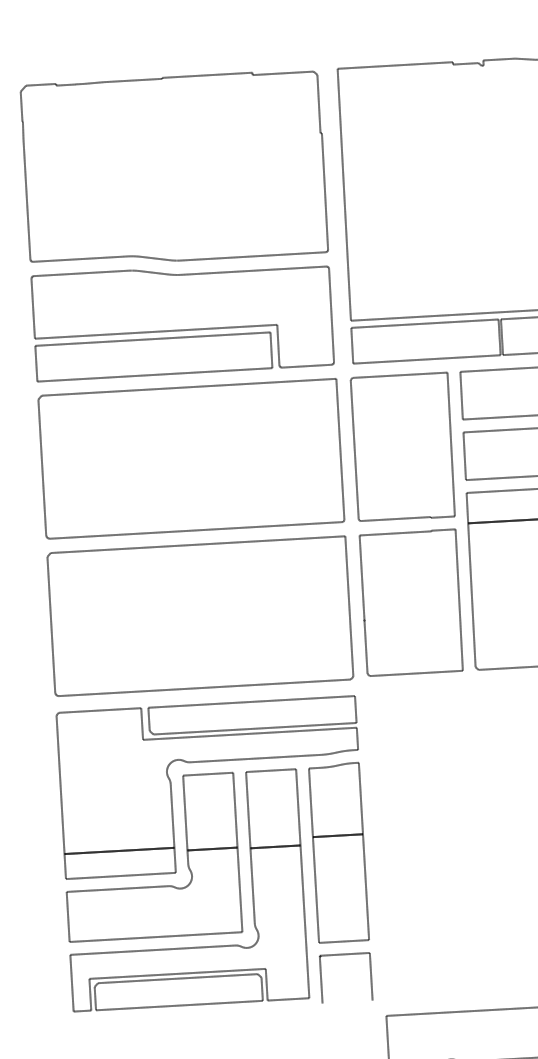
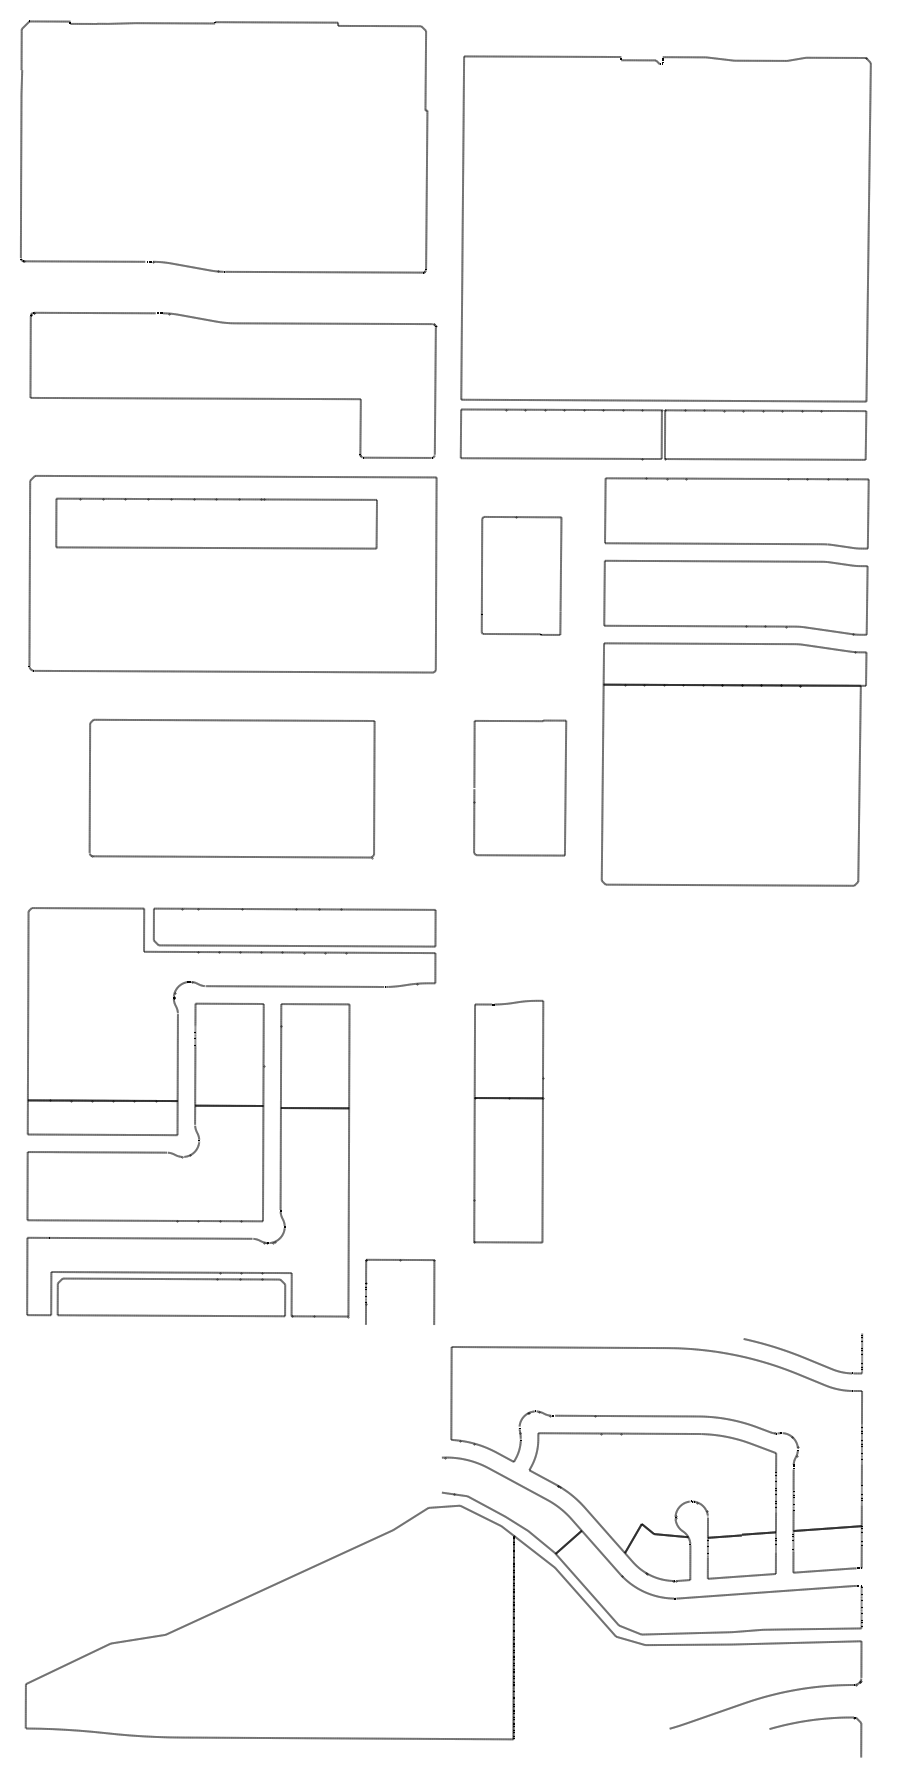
part: (161, 79) -> (214, 24), moved
part: (153, 356) -> (216, 523), moved
part: (403, 446) -> (521, 575), size x0.6
part: (411, 602) -> (519, 787), size x0.7
part: (199, 616) -> (231, 788), size x0.7
part: (338, 852) -> (508, 1121), moved

